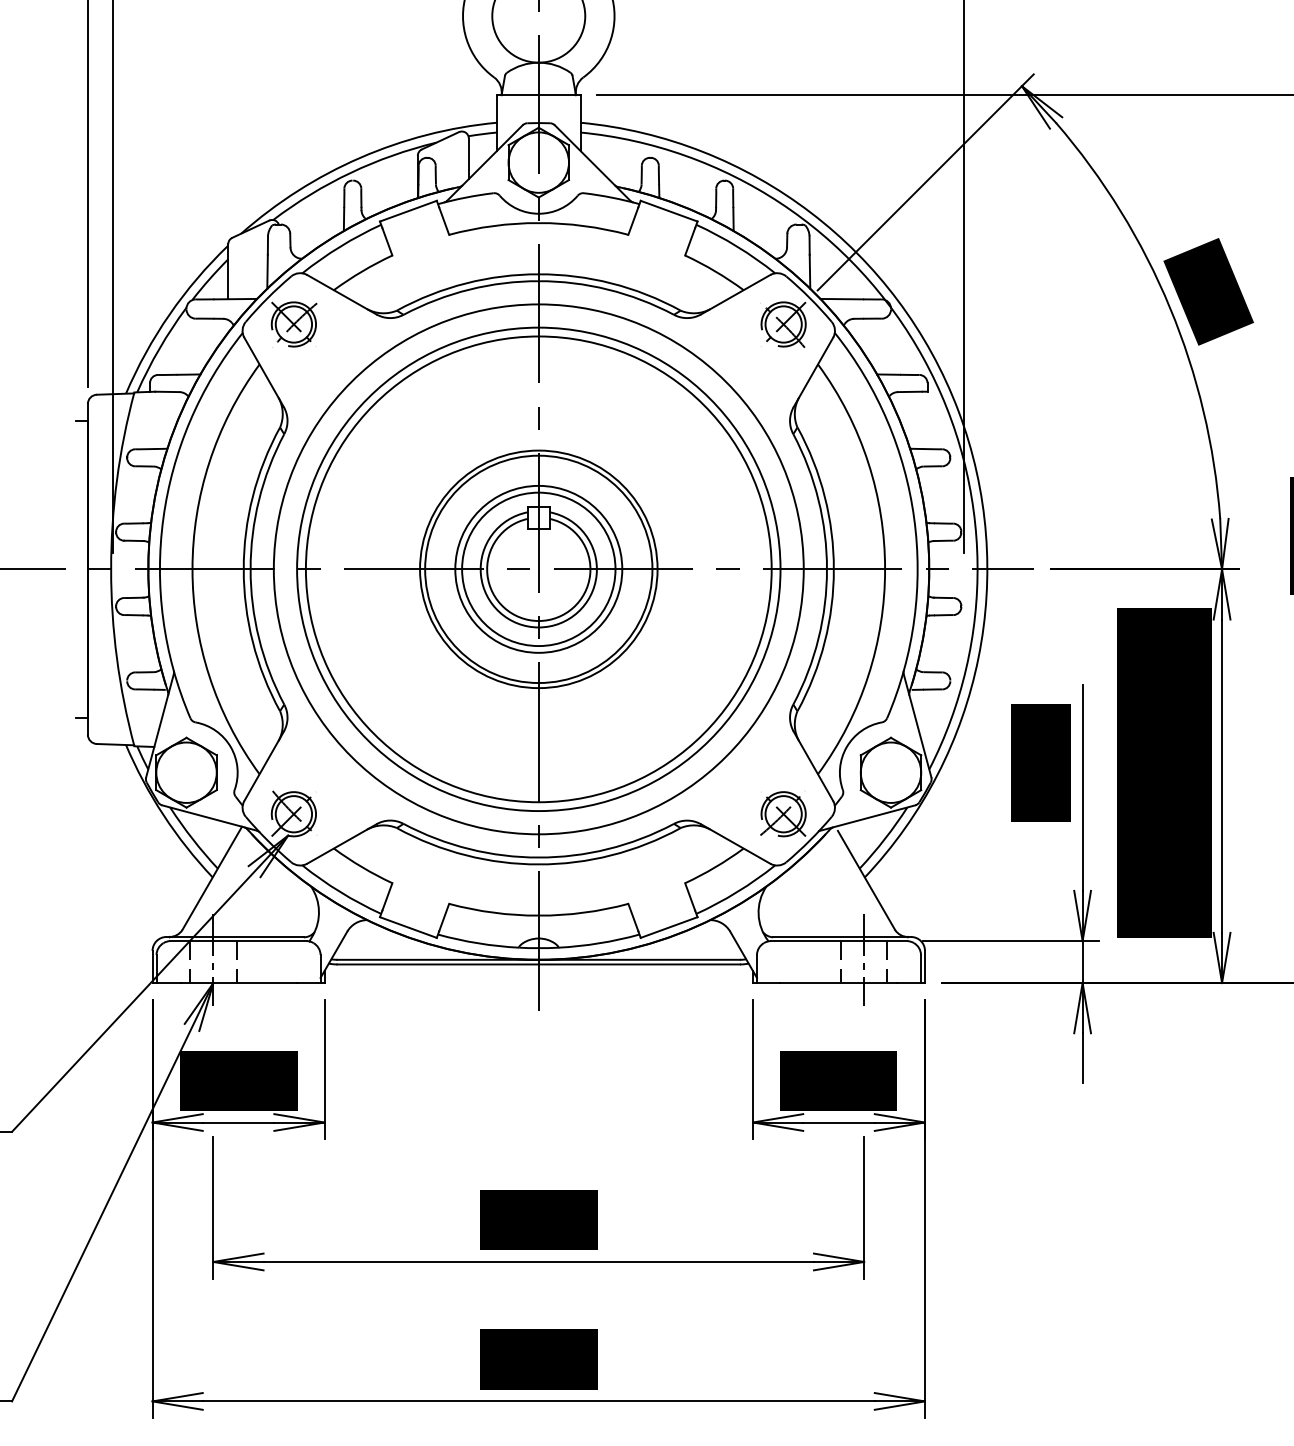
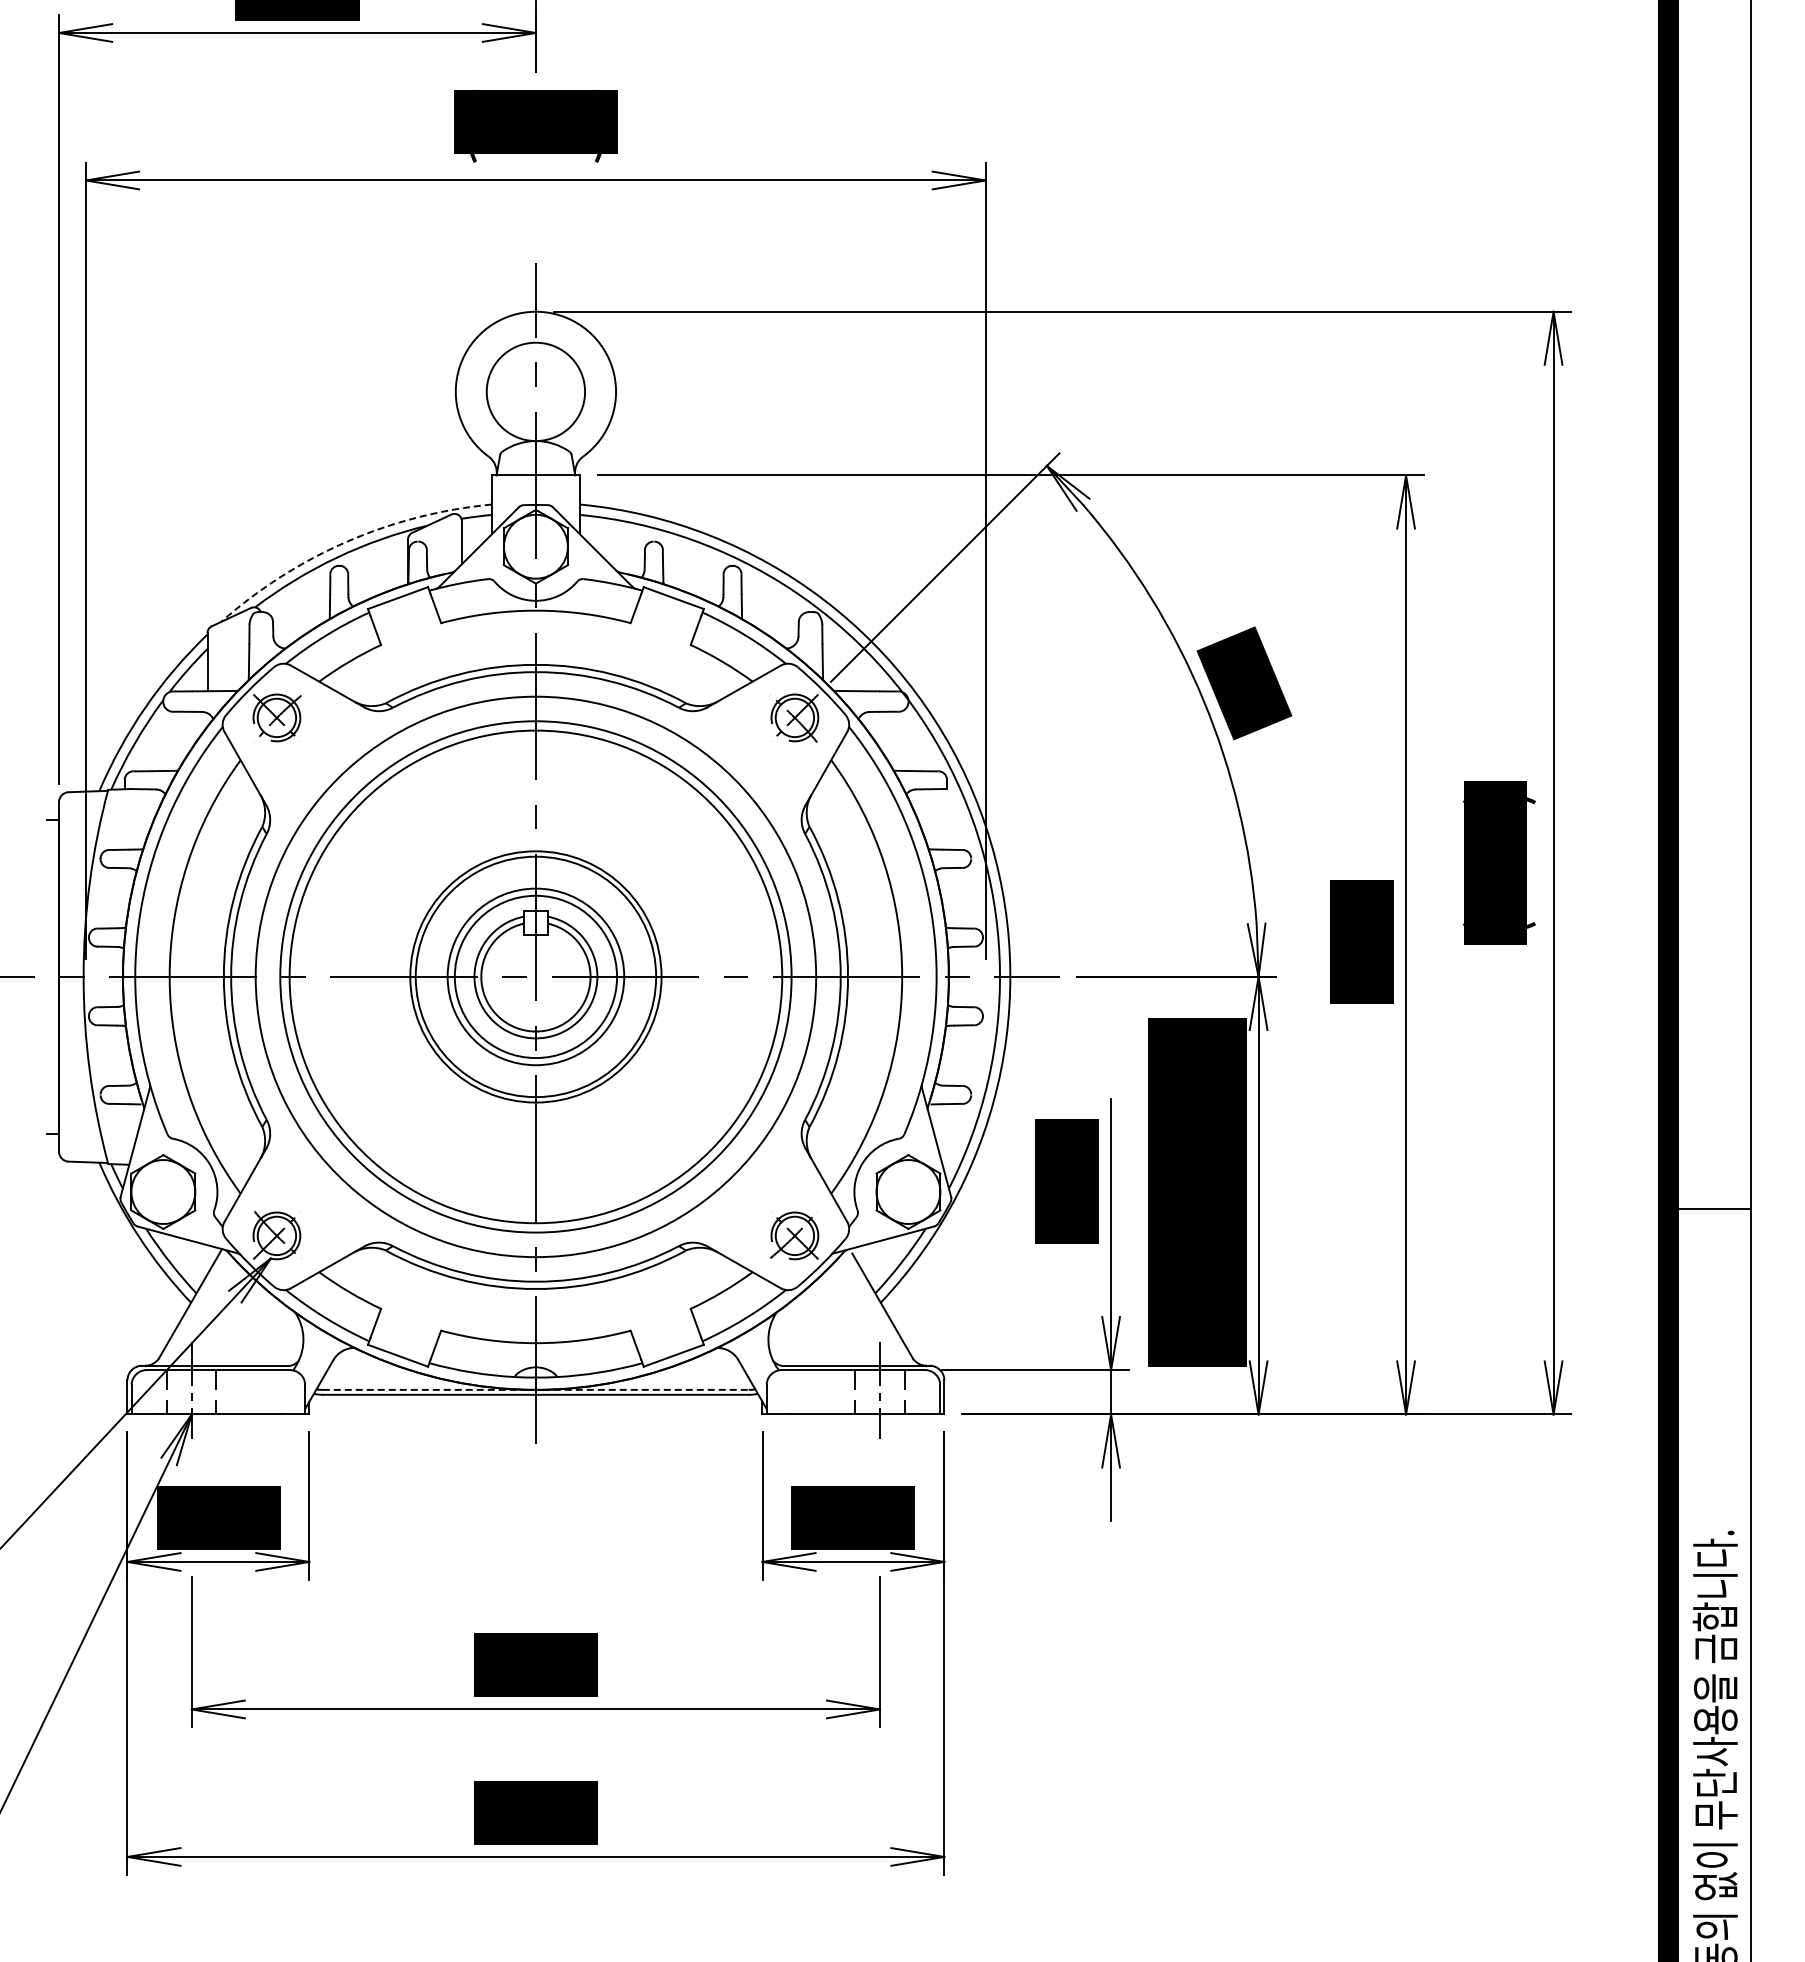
arc: (360, 157) -> (347, 541), solid -> dashed
line: (538, 959) -> (535, 1389), solid -> dashed

